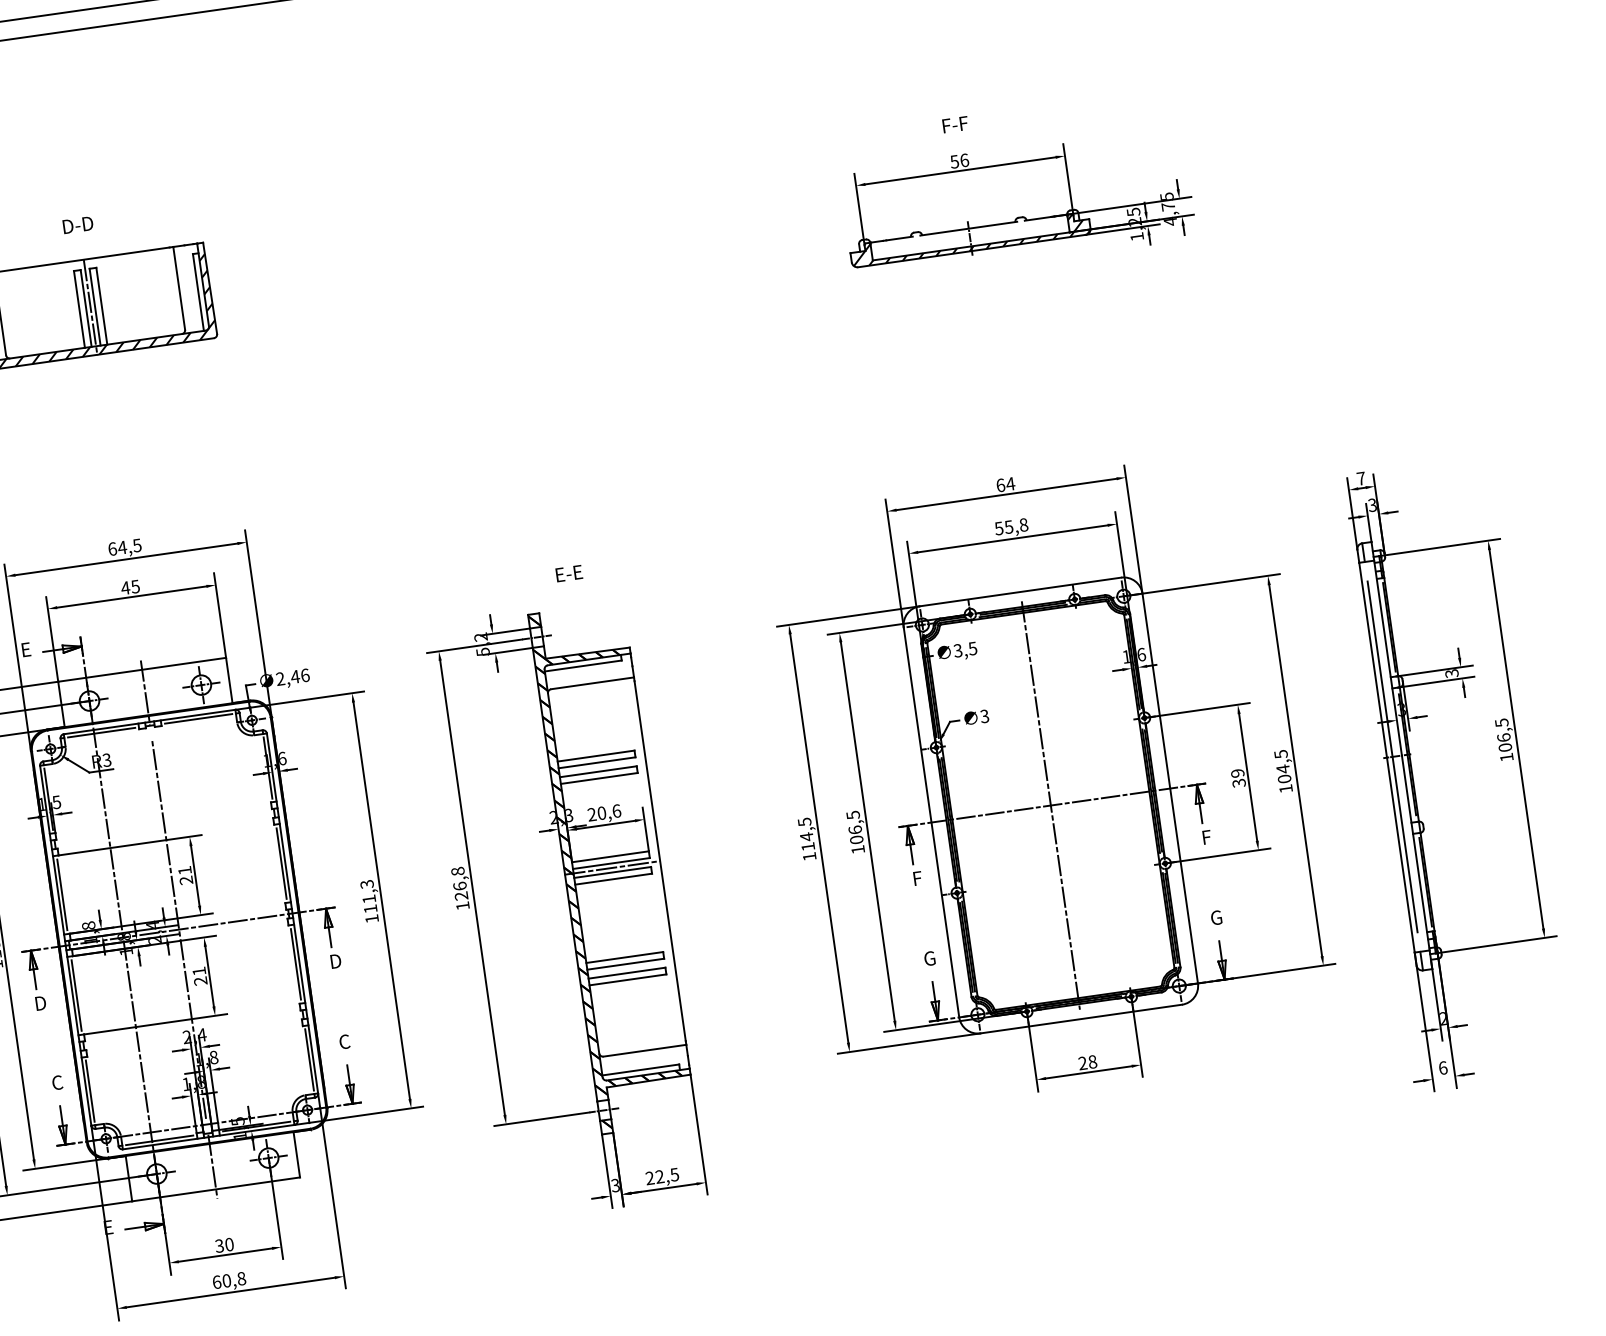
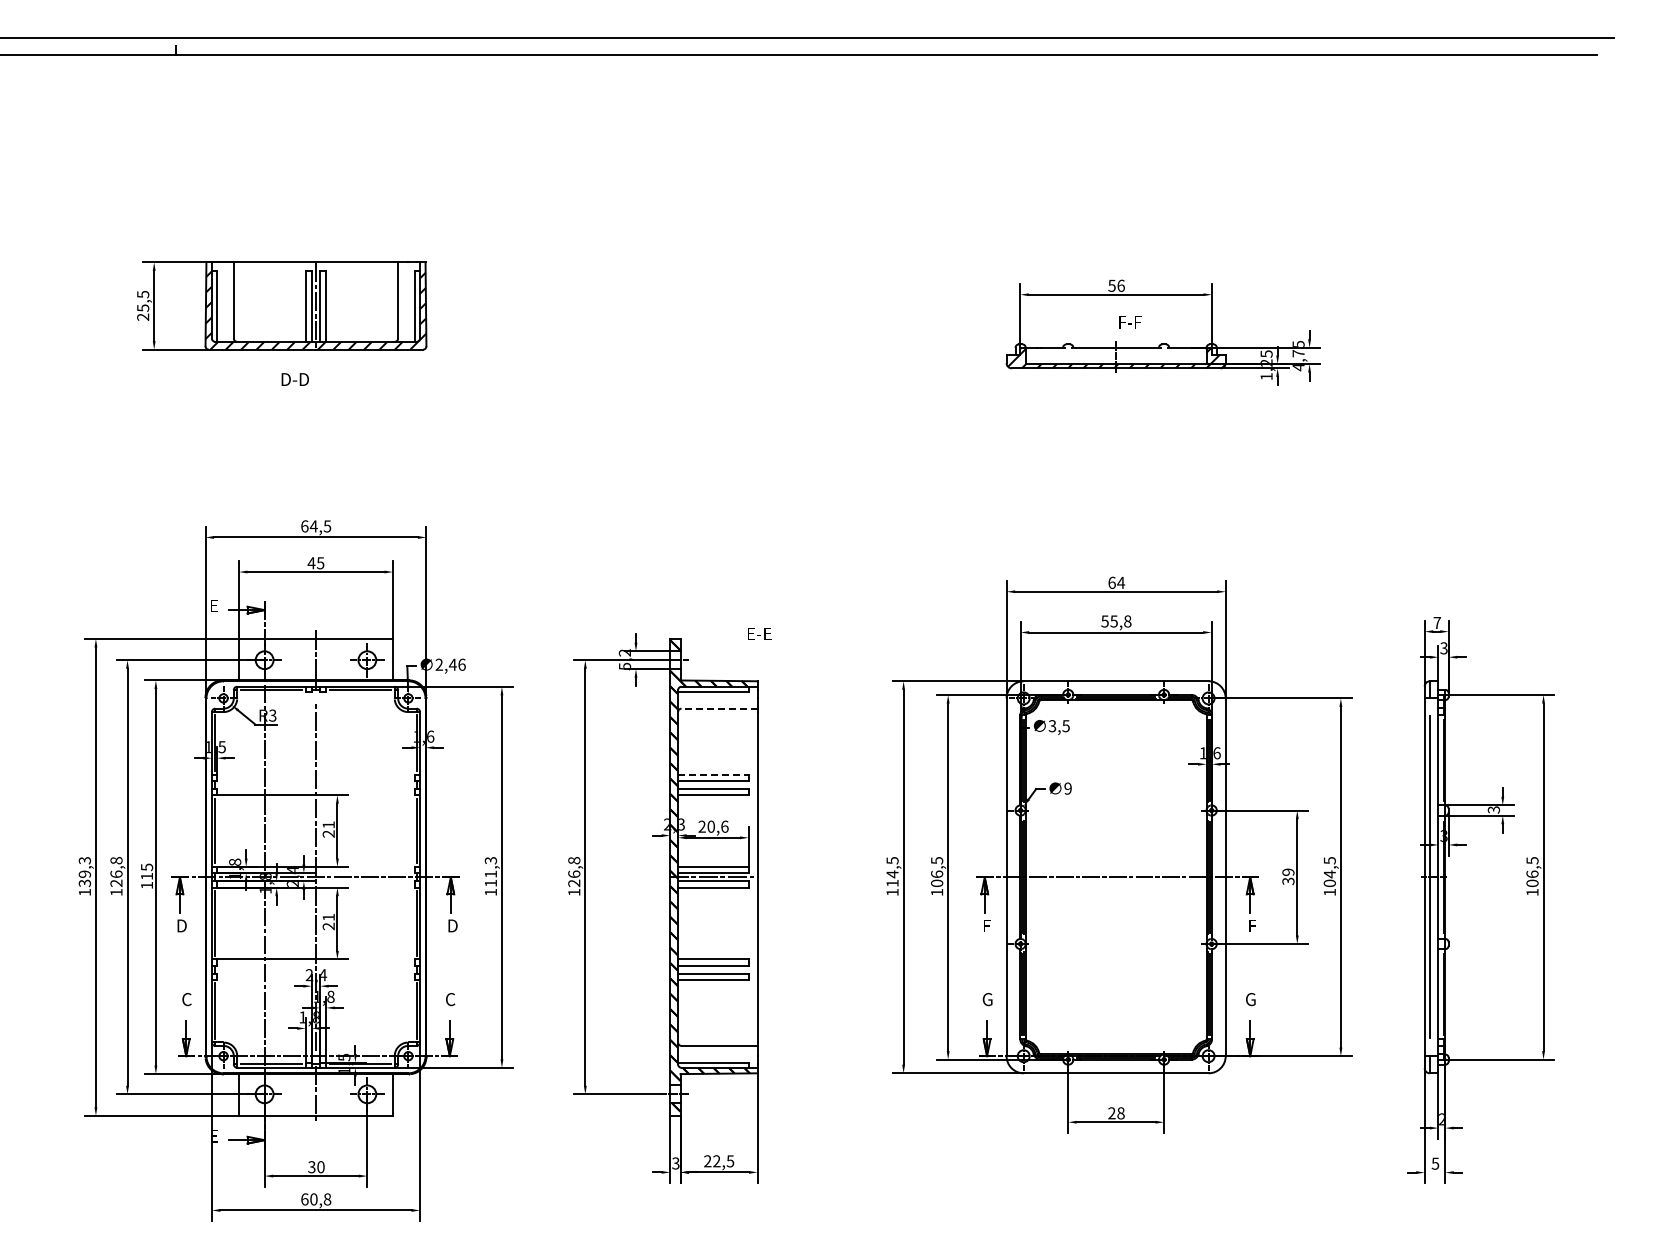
text: (955, 124) -> (1130, 322), moved
text: (77, 225) -> (294, 379), moved
text: (569, 573) -> (759, 633), moved
line: (592, 683) -> (719, 708), solid -> dashed
text: (984, 716) -> (1067, 788), 3 -> 9
line: (596, 755) -> (713, 774), solid -> dashed
line: (1051, 804) -> (1116, 876), removed
text: (1443, 1067) -> (1435, 1163), 6 -> 5

